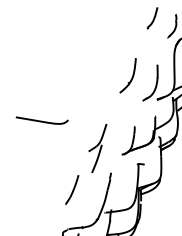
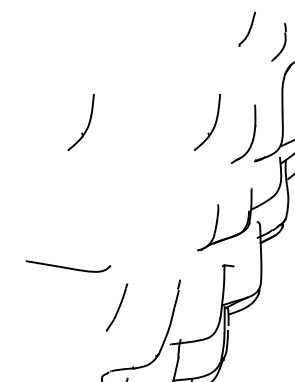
part: (49, 75) -> (80, 122), added
curve: (41, 120) -> (67, 266), moved
part: (97, 148) -> (158, 240), removed

